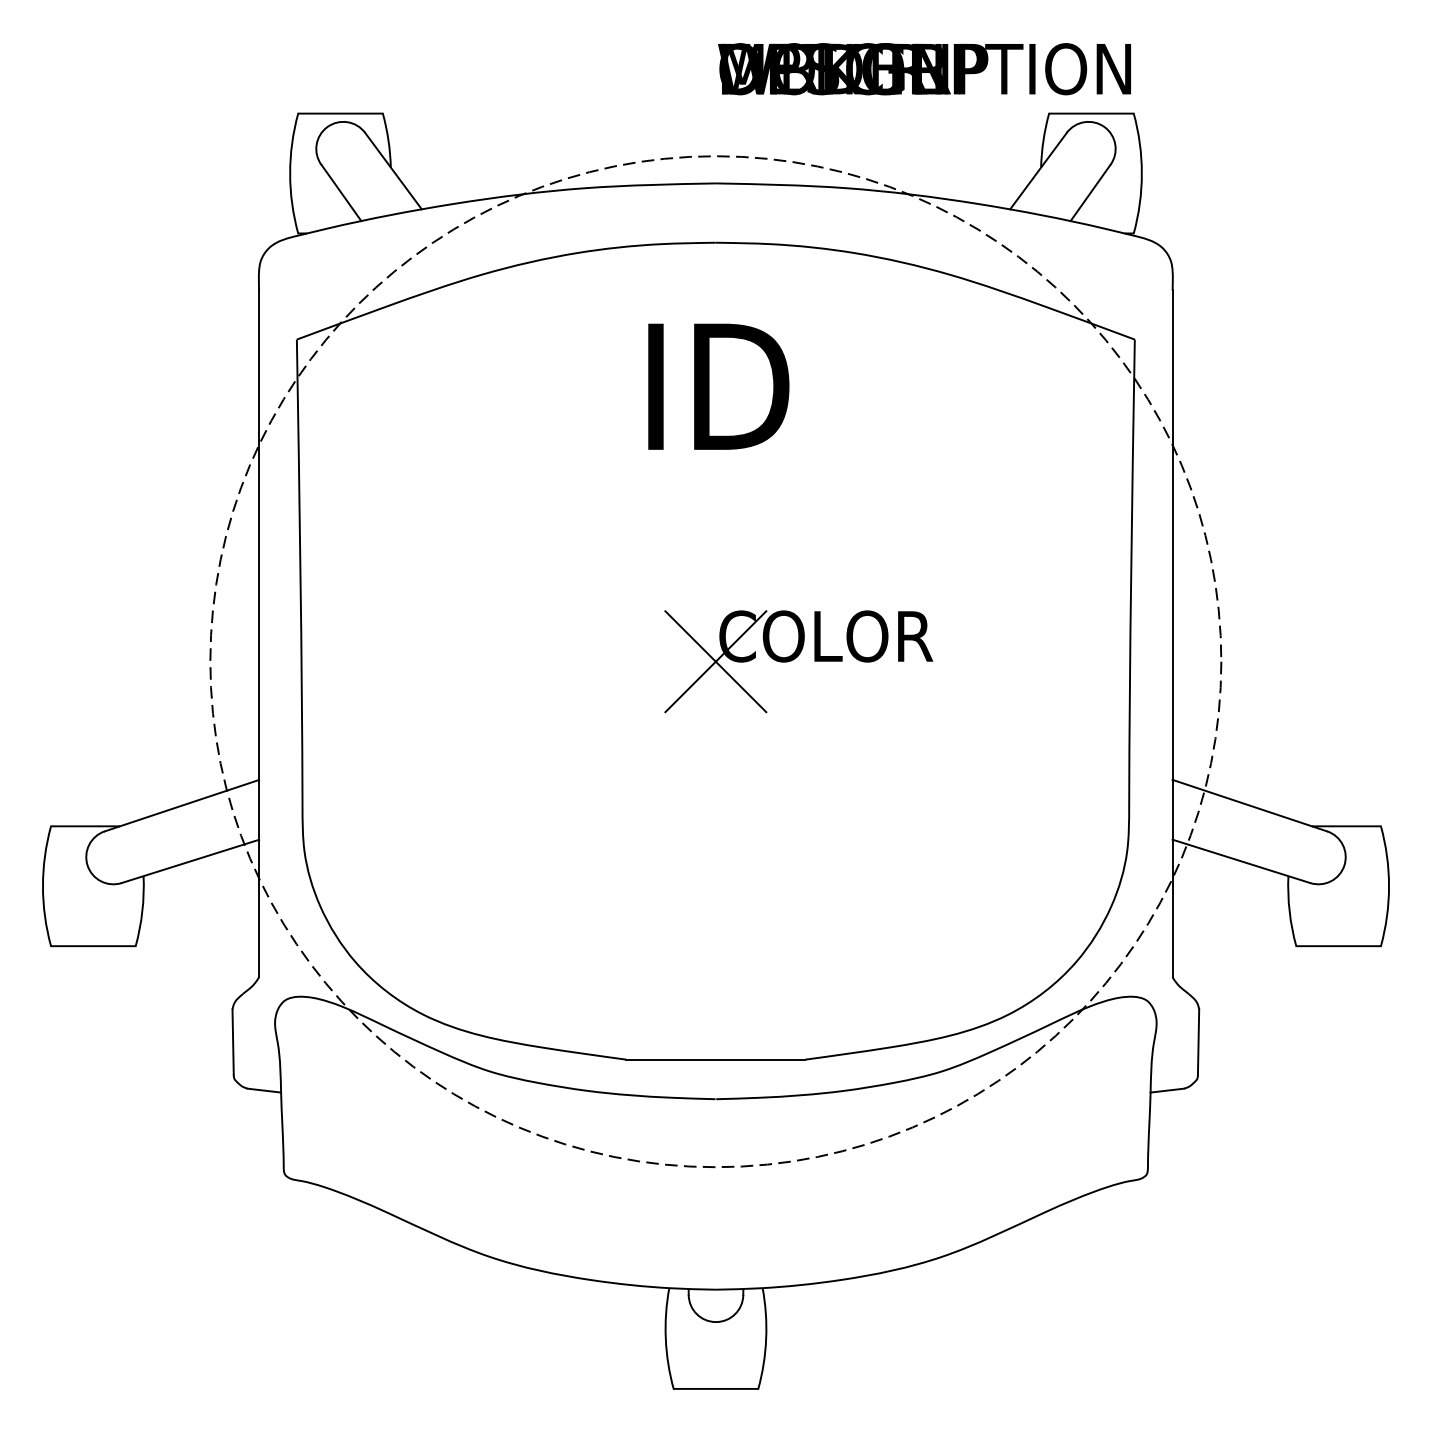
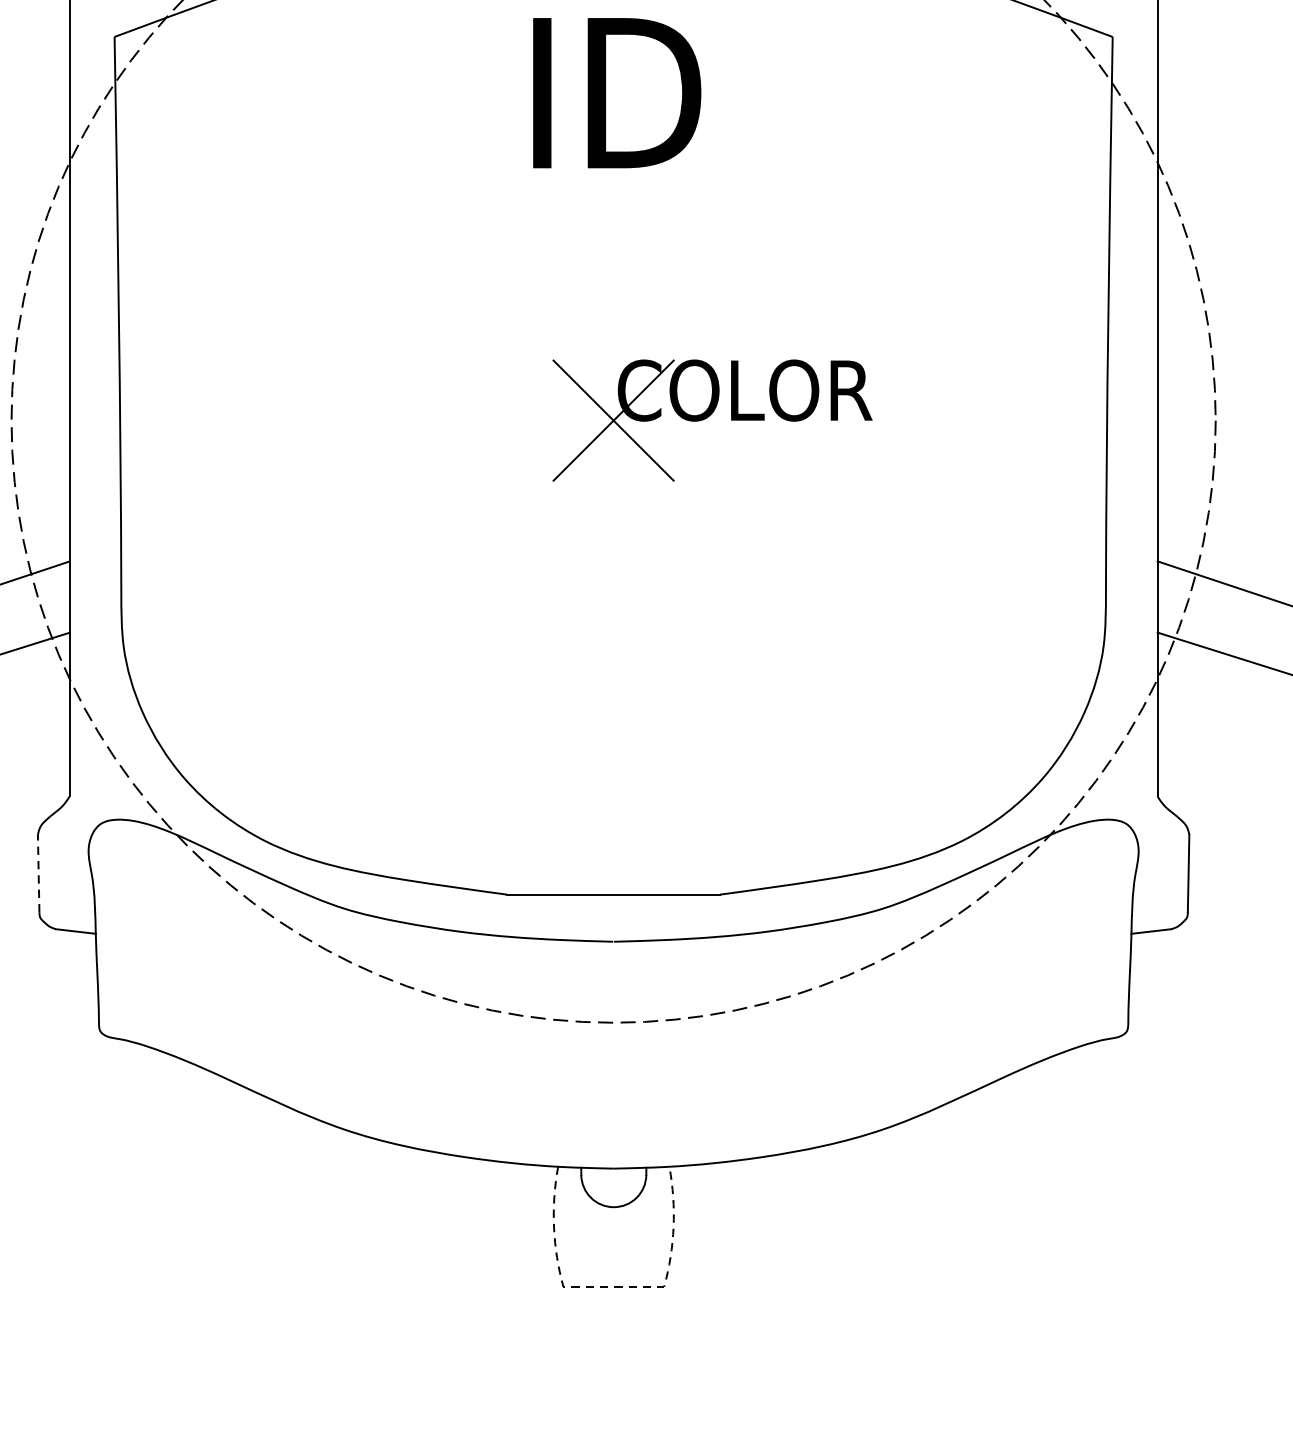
line: (233, 1041) -> (39, 873), solid -> dashed
line: (716, 1388) -> (614, 1286), solid -> dashed

